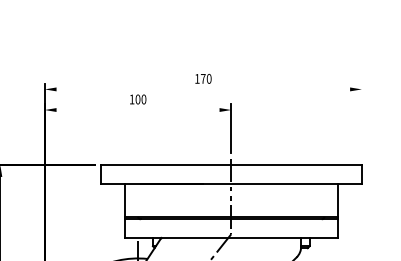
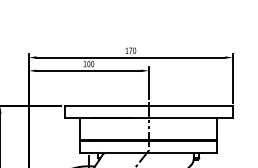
line: (202, 89) -> (130, 57), added
line: (137, 109) -> (88, 70), added
line: (361, 120) -> (232, 77), added

